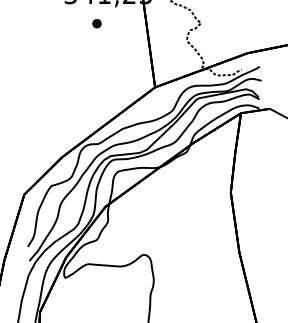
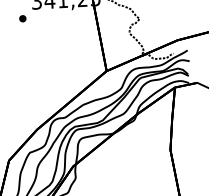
part: (96, 23) -> (22, 18), moved

